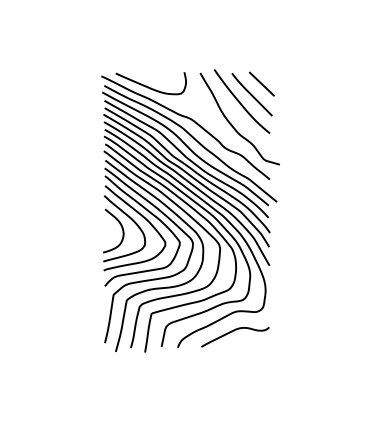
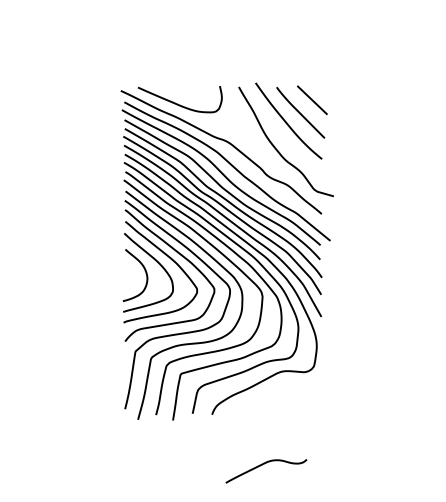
curve: (232, 332) -> (262, 465), moved

